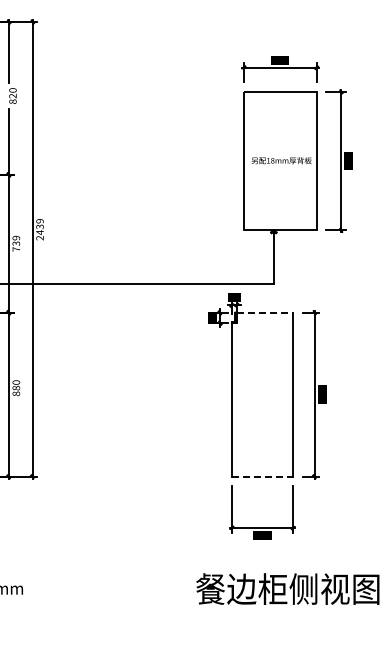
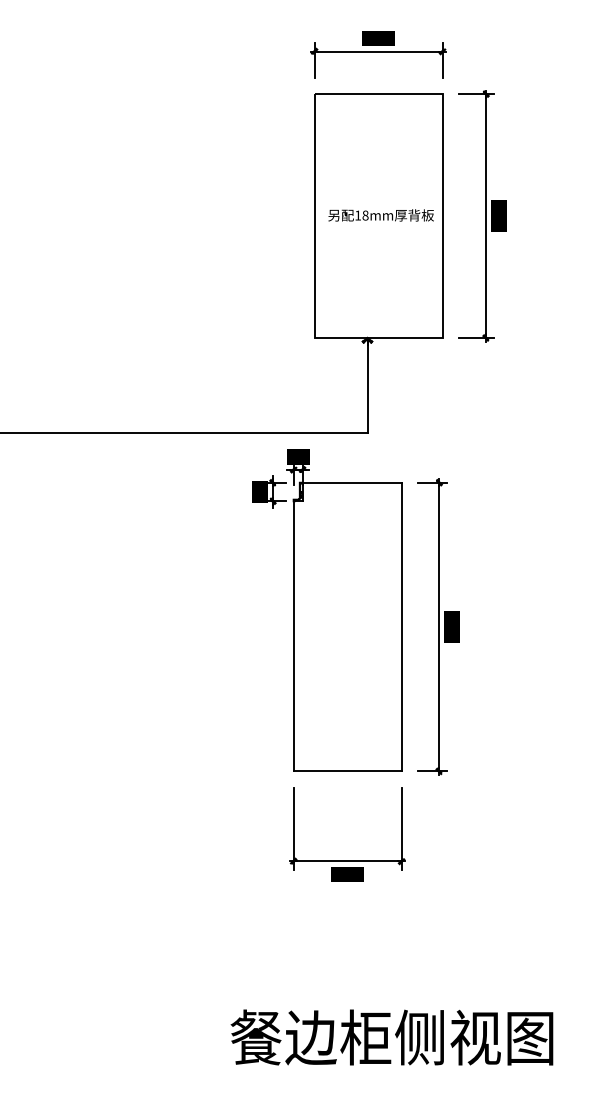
line: (265, 312) -> (352, 482), dashed -> solid
line: (262, 476) -> (347, 770), dashed -> solid
text: (287, 588) -> (391, 1036), moved

